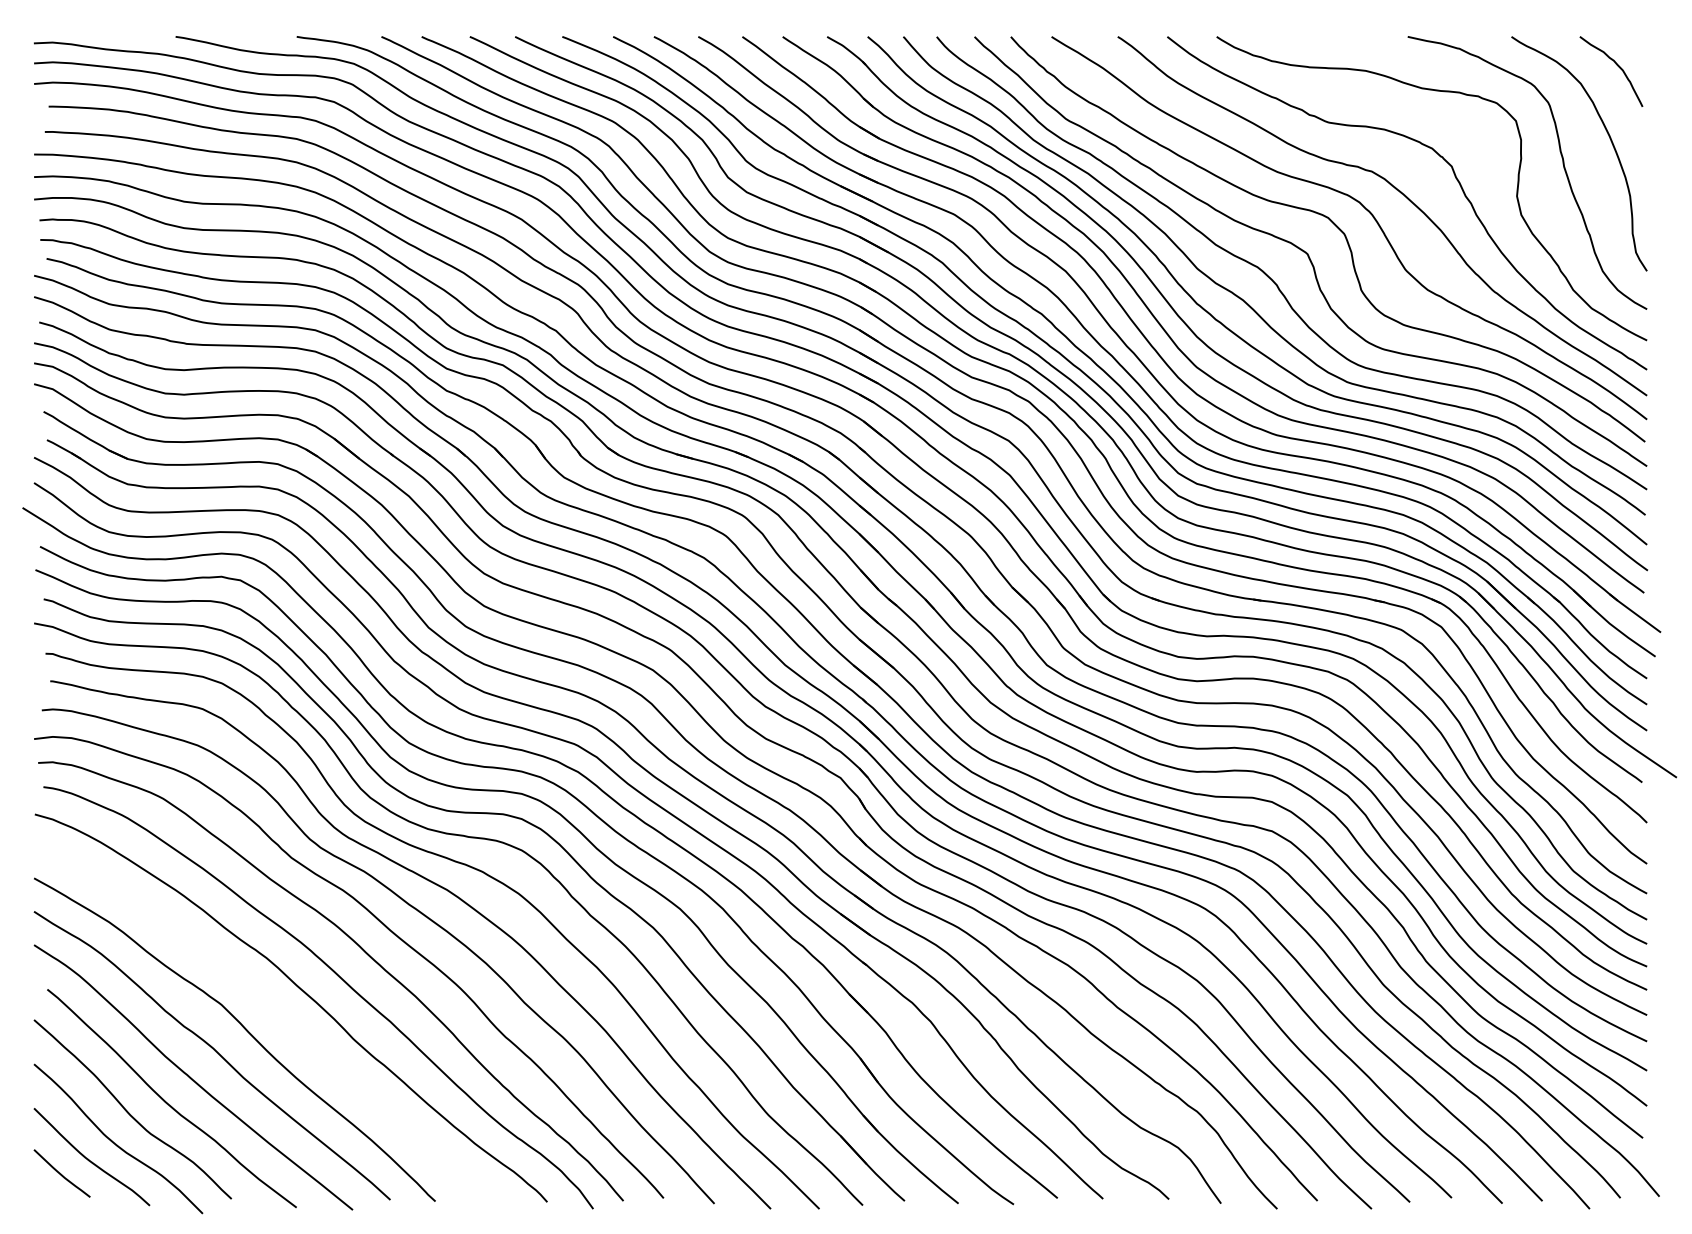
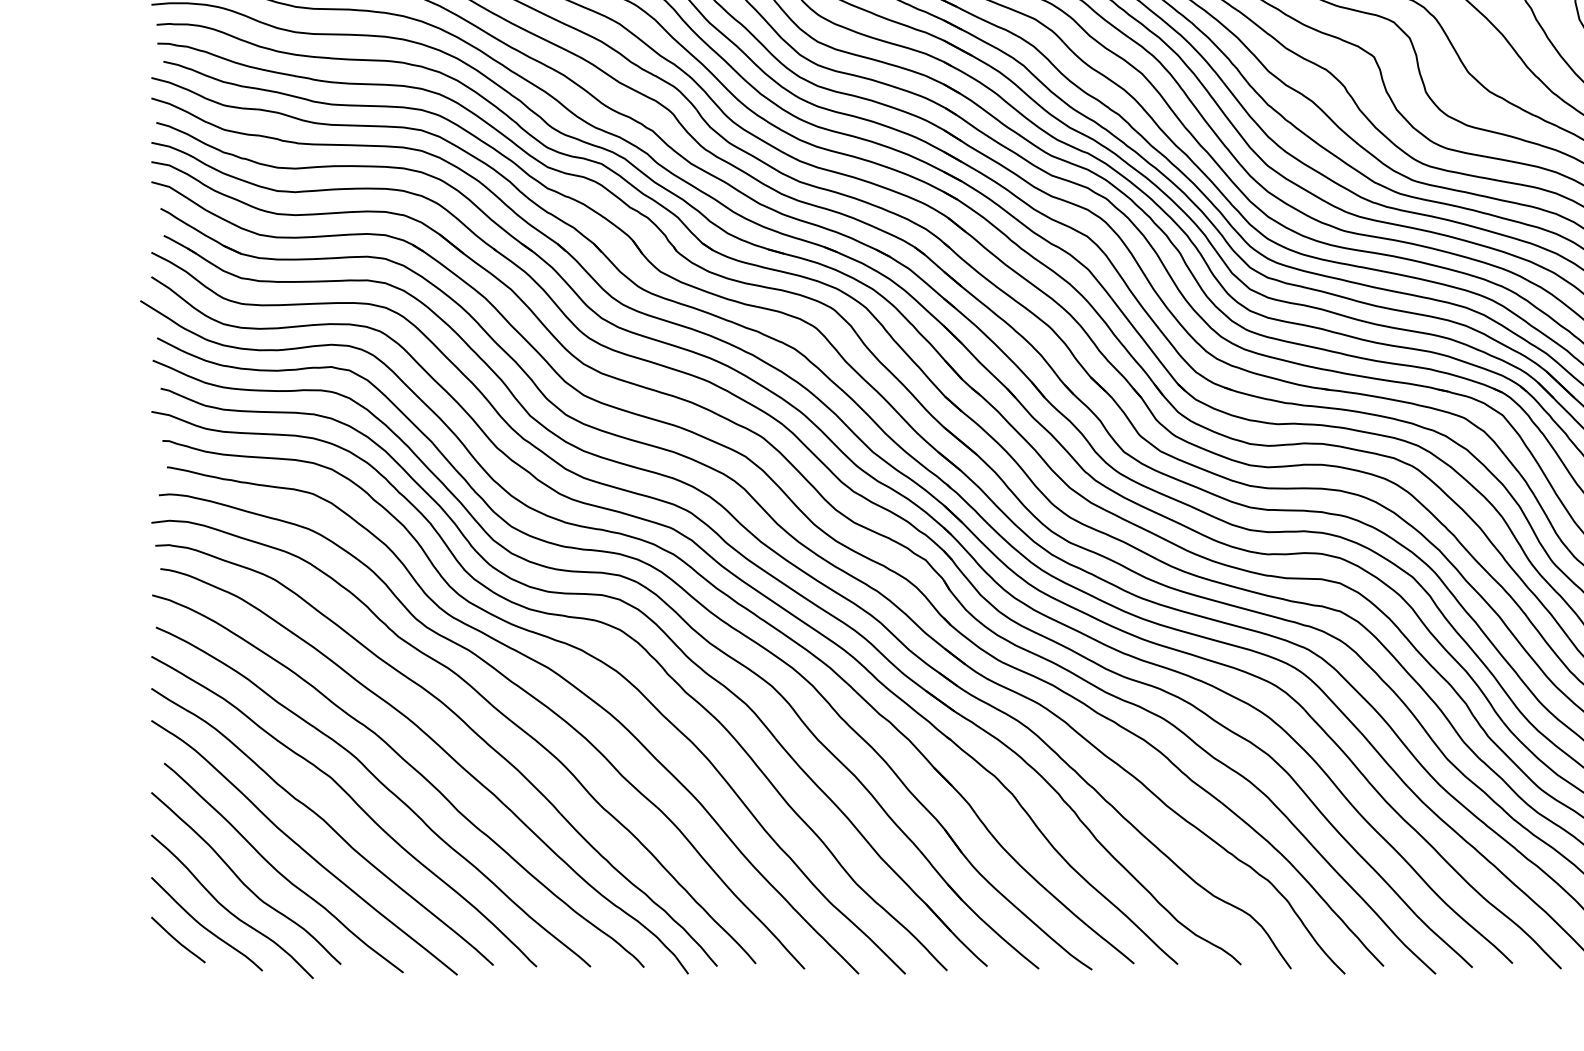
curve: (275, 1013) -> (383, 786), added

